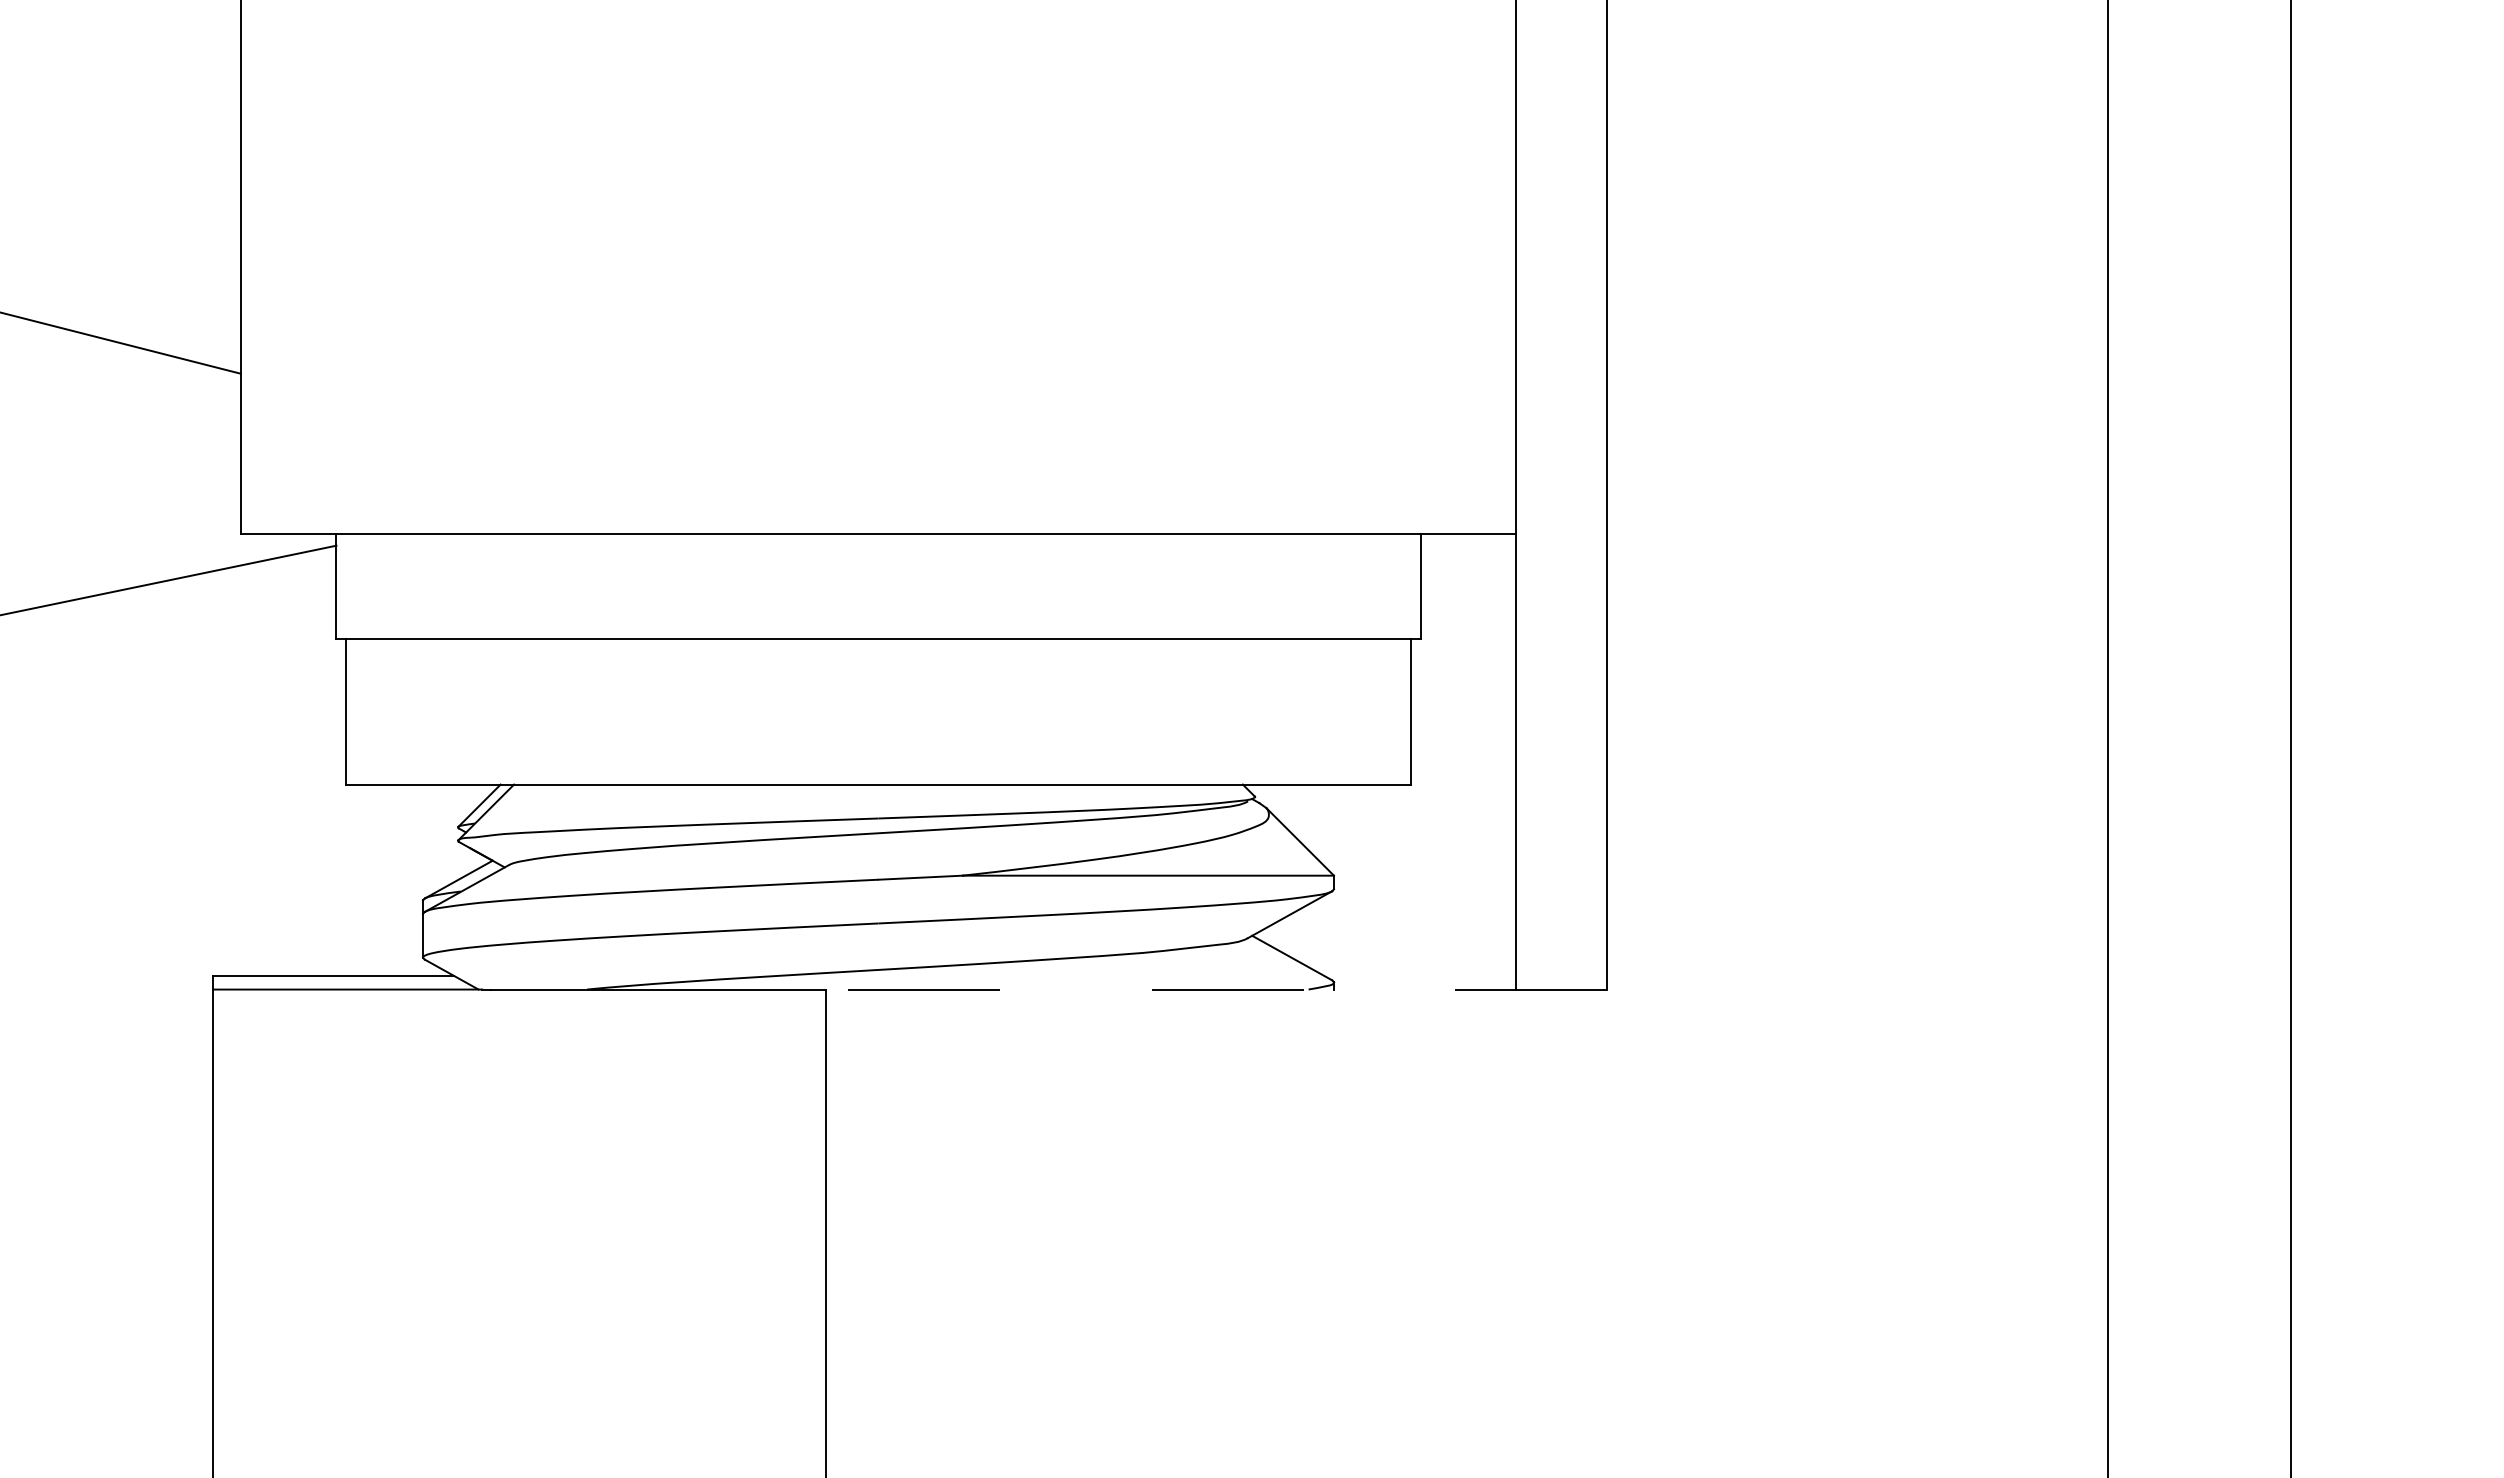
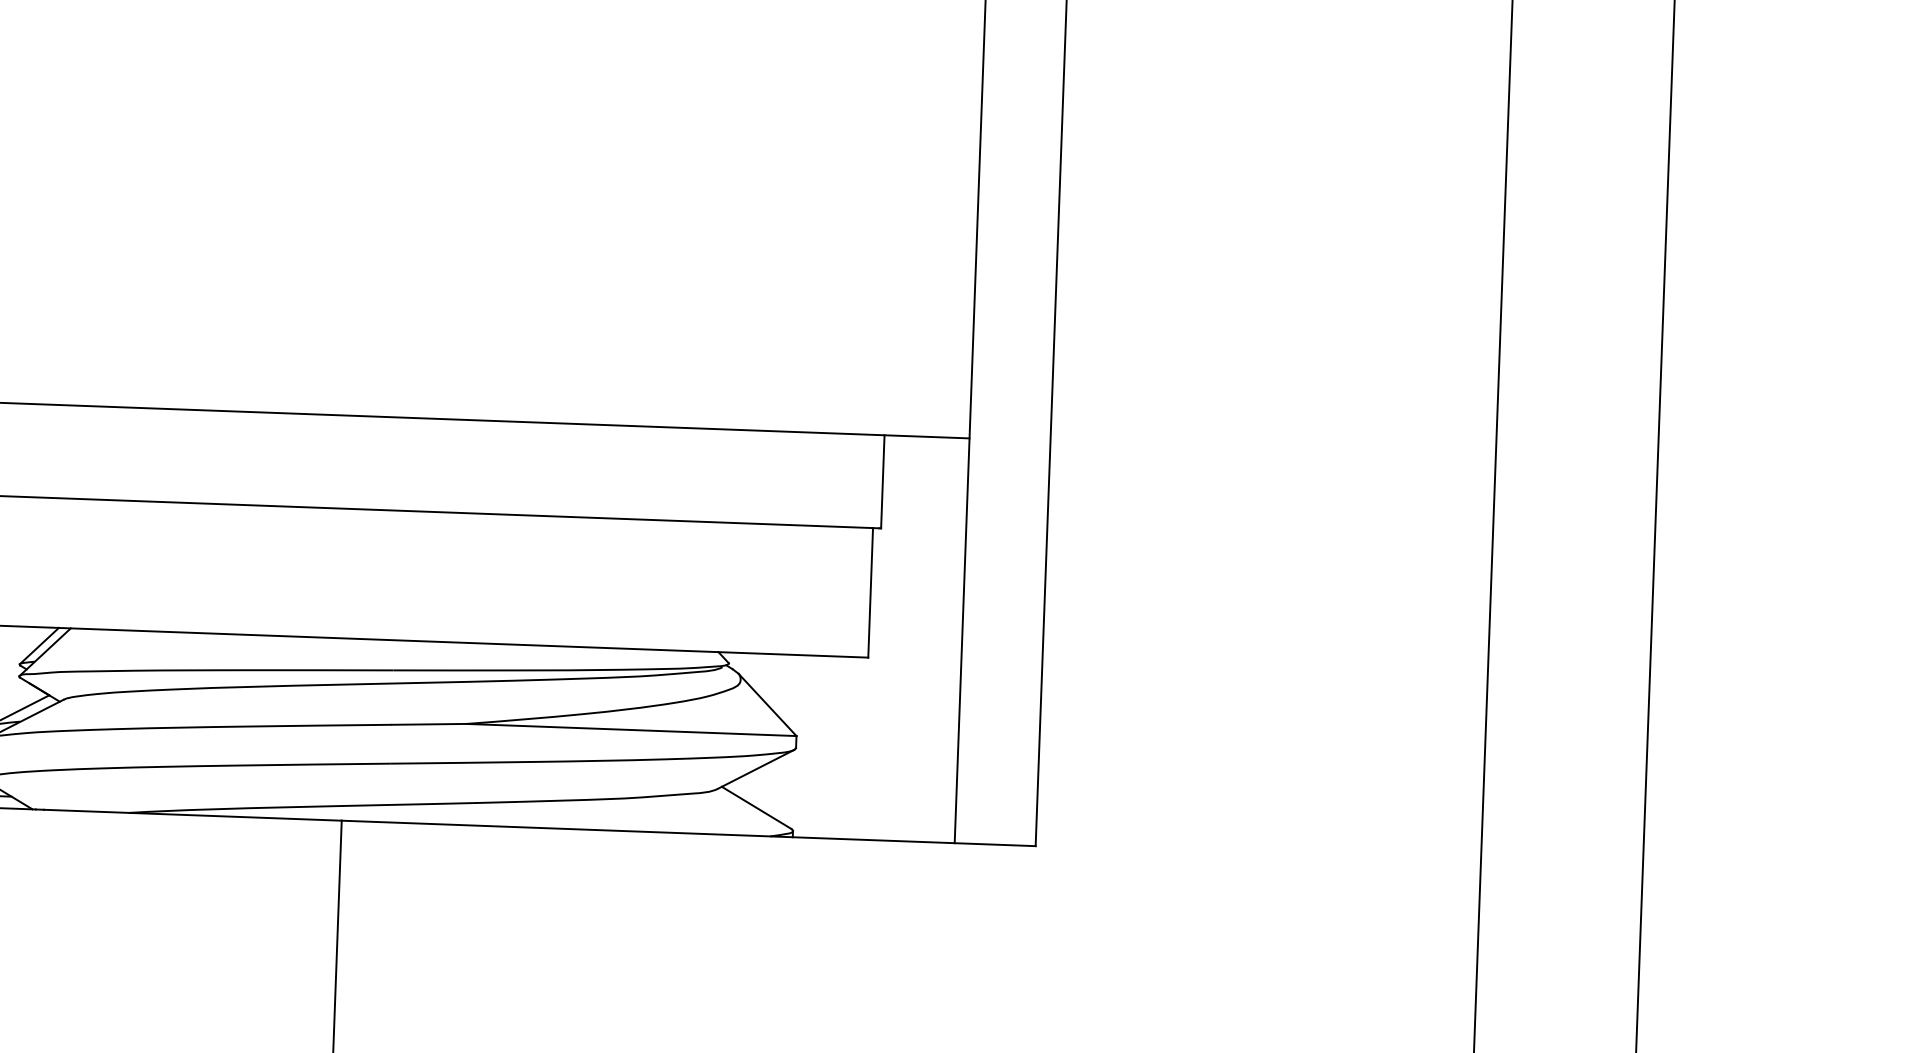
line: (1216, 989) -> (688, 833), dashed -> solid

